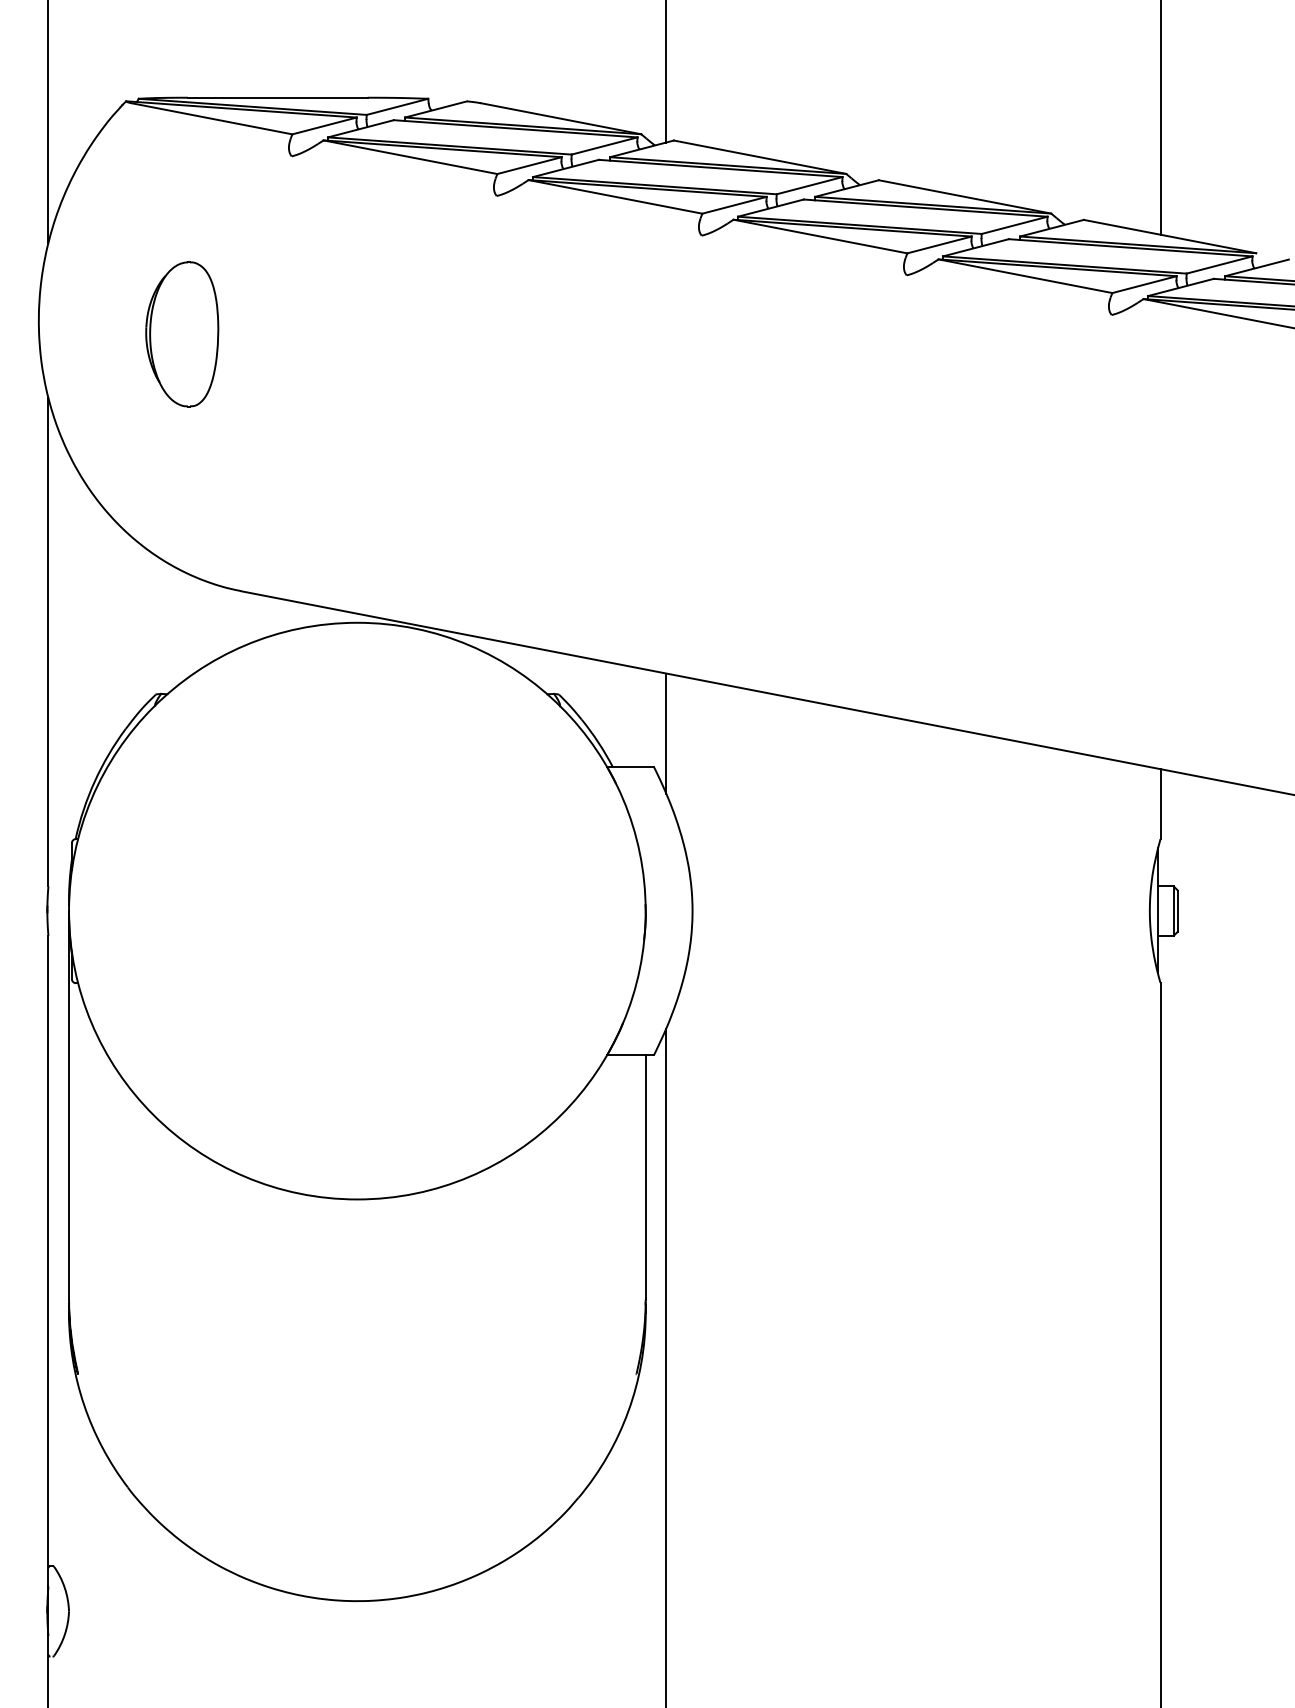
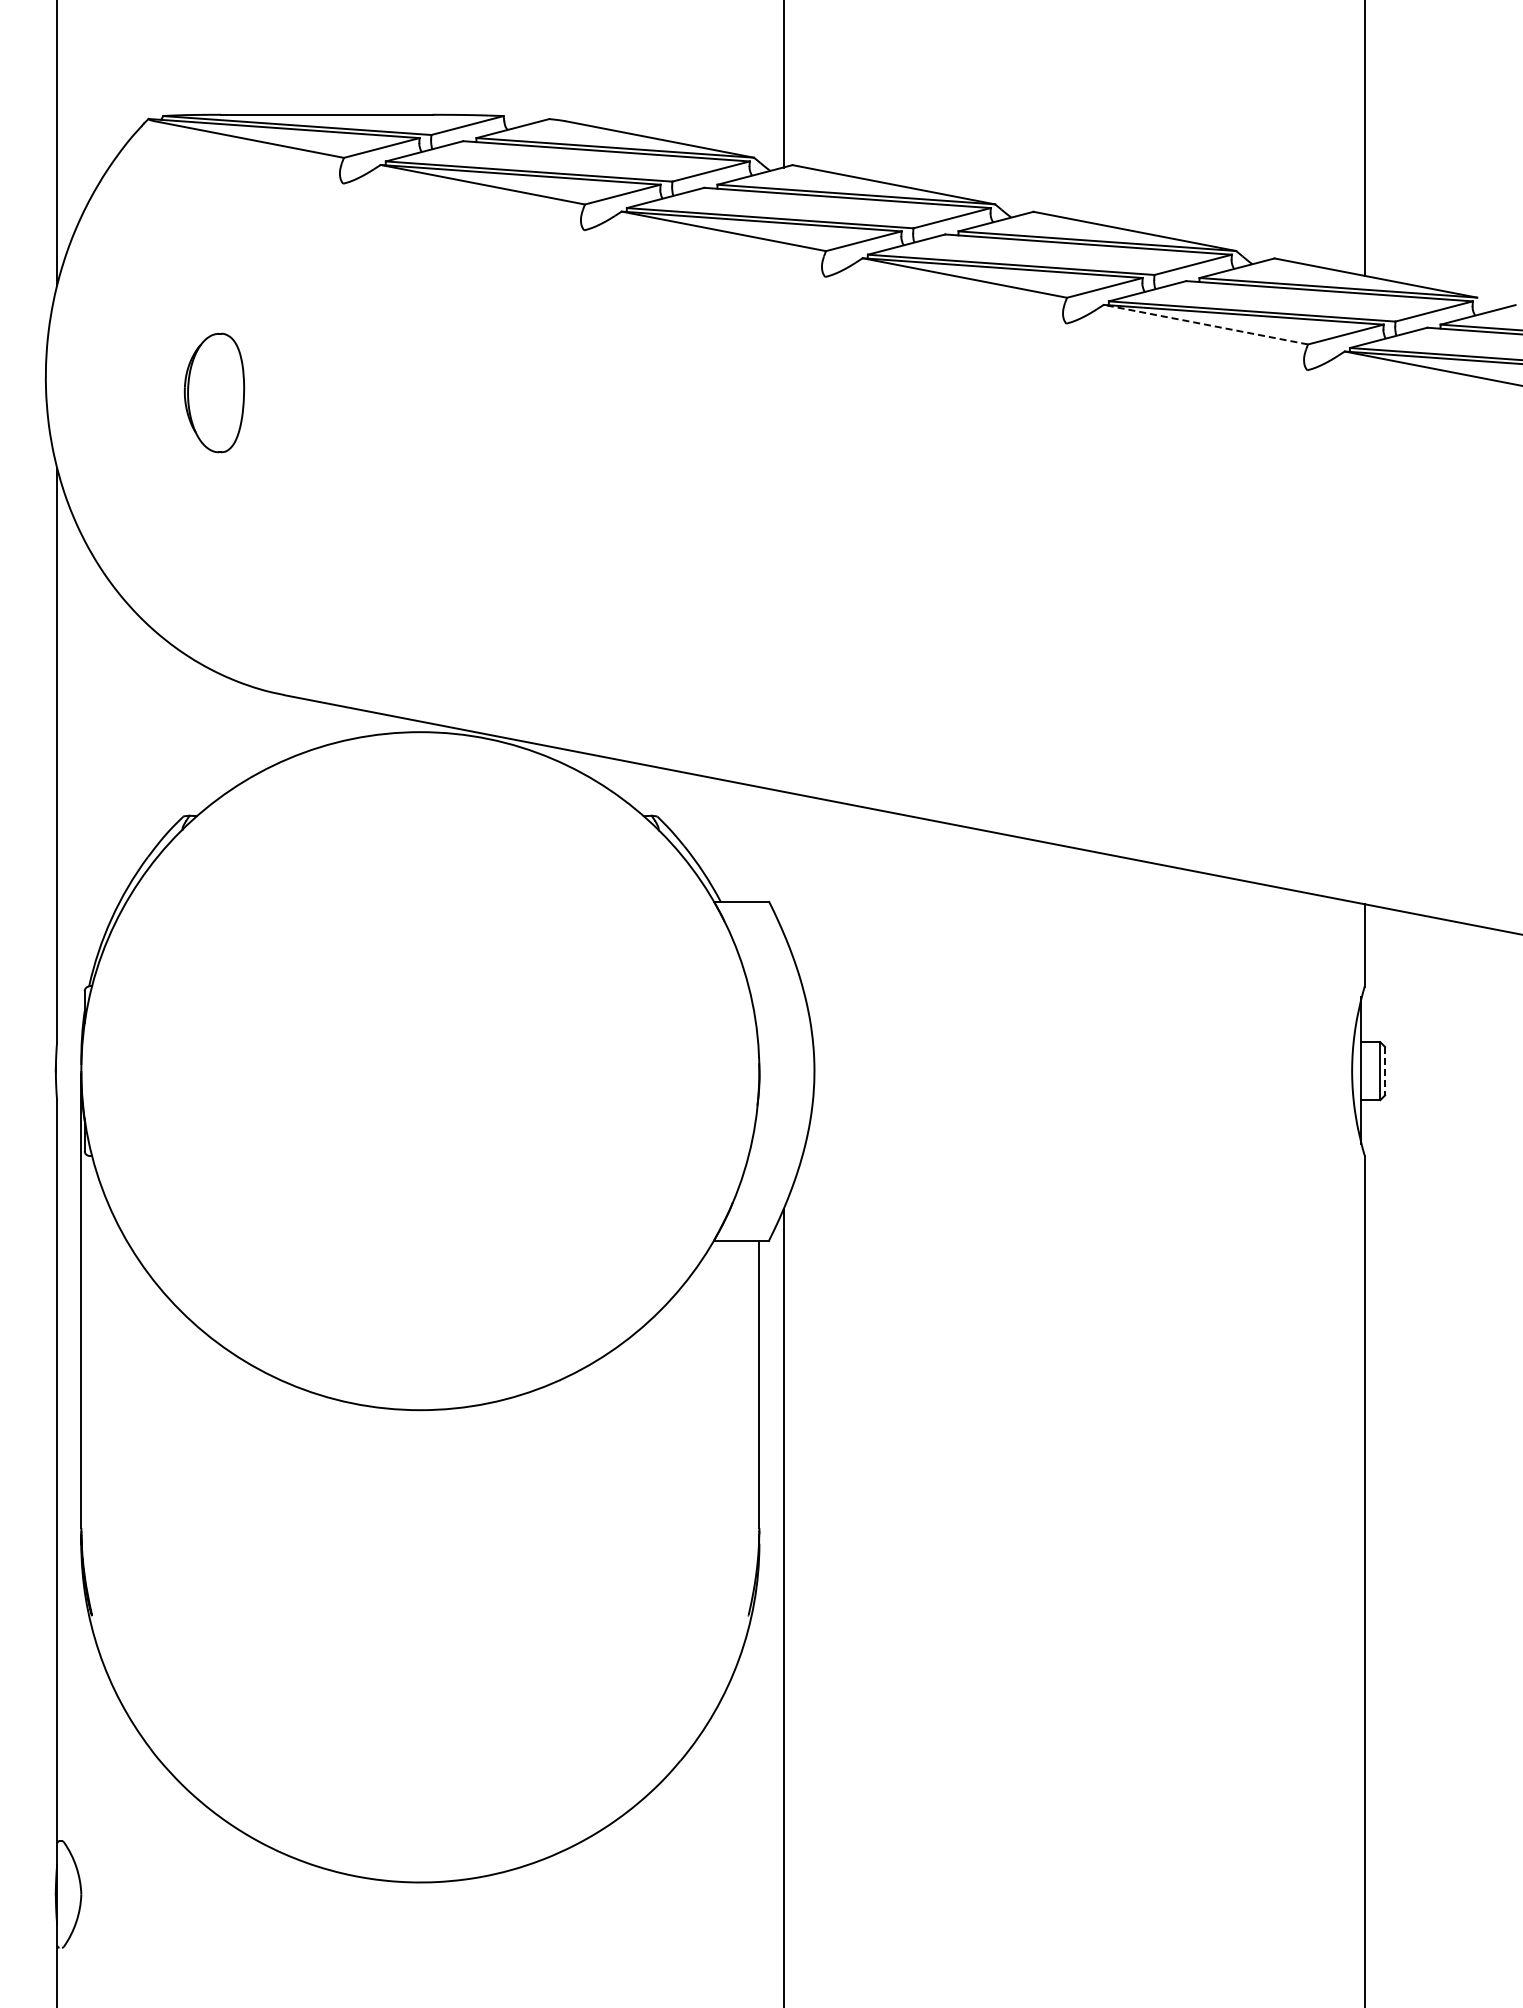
line: (1025, 276) -> (1205, 324), solid -> dashed
part: (182, 333) -> (214, 392), size x0.7
line: (666, 733) -> (783, 862), removed
line: (1178, 911) -> (1385, 1071), solid -> dashed

